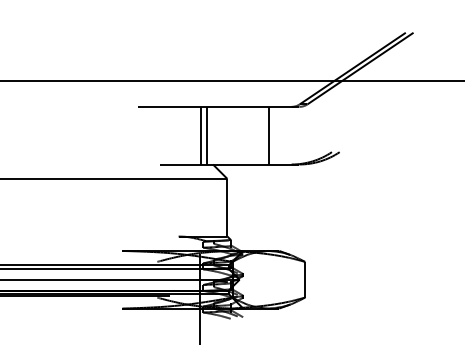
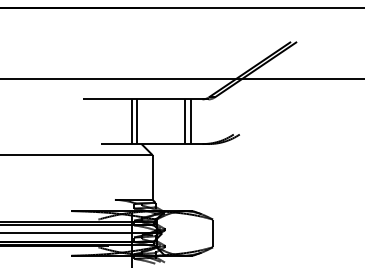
line: (276, 135) -> (190, 121), added

